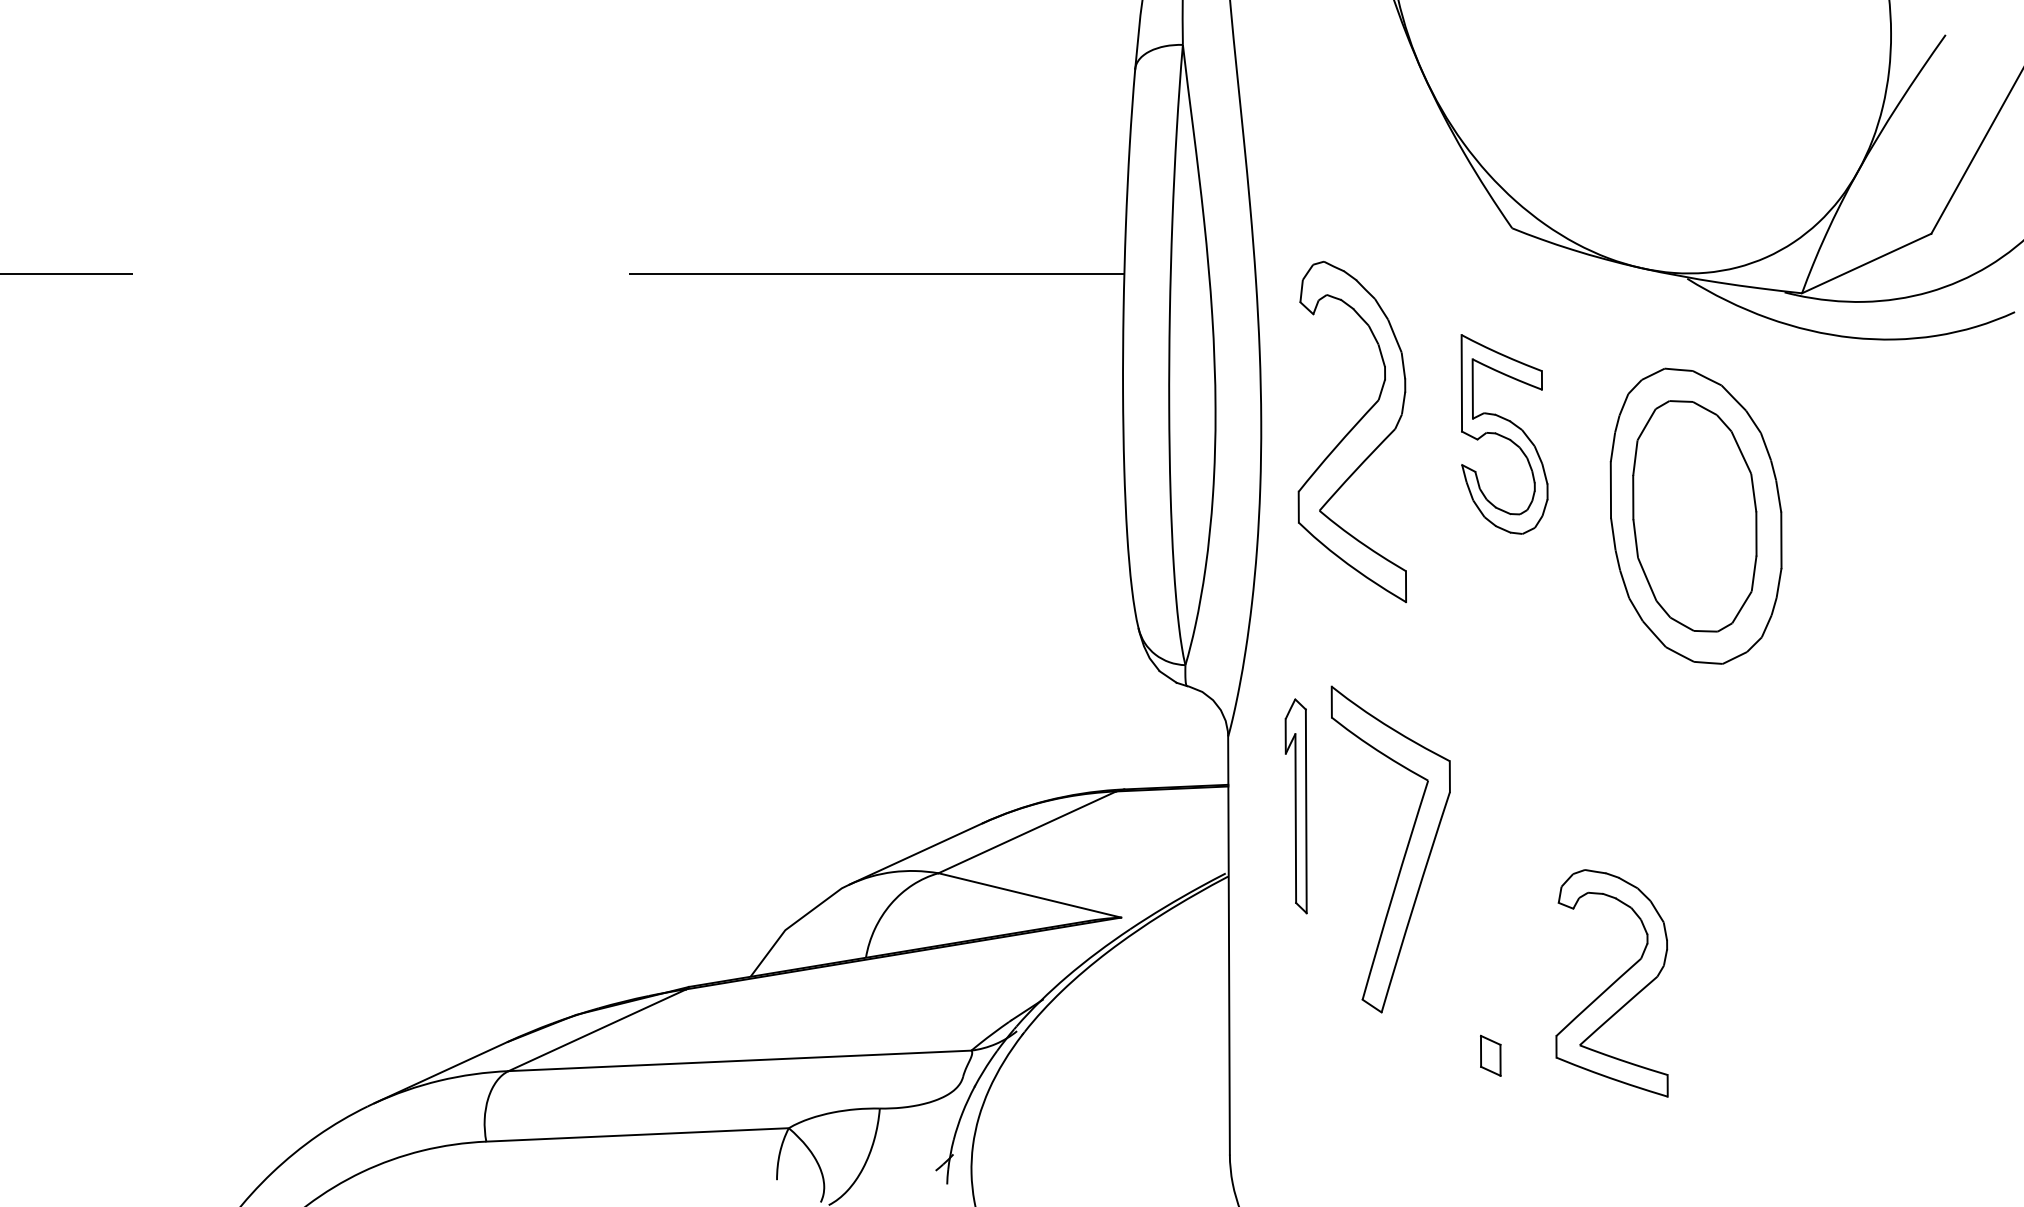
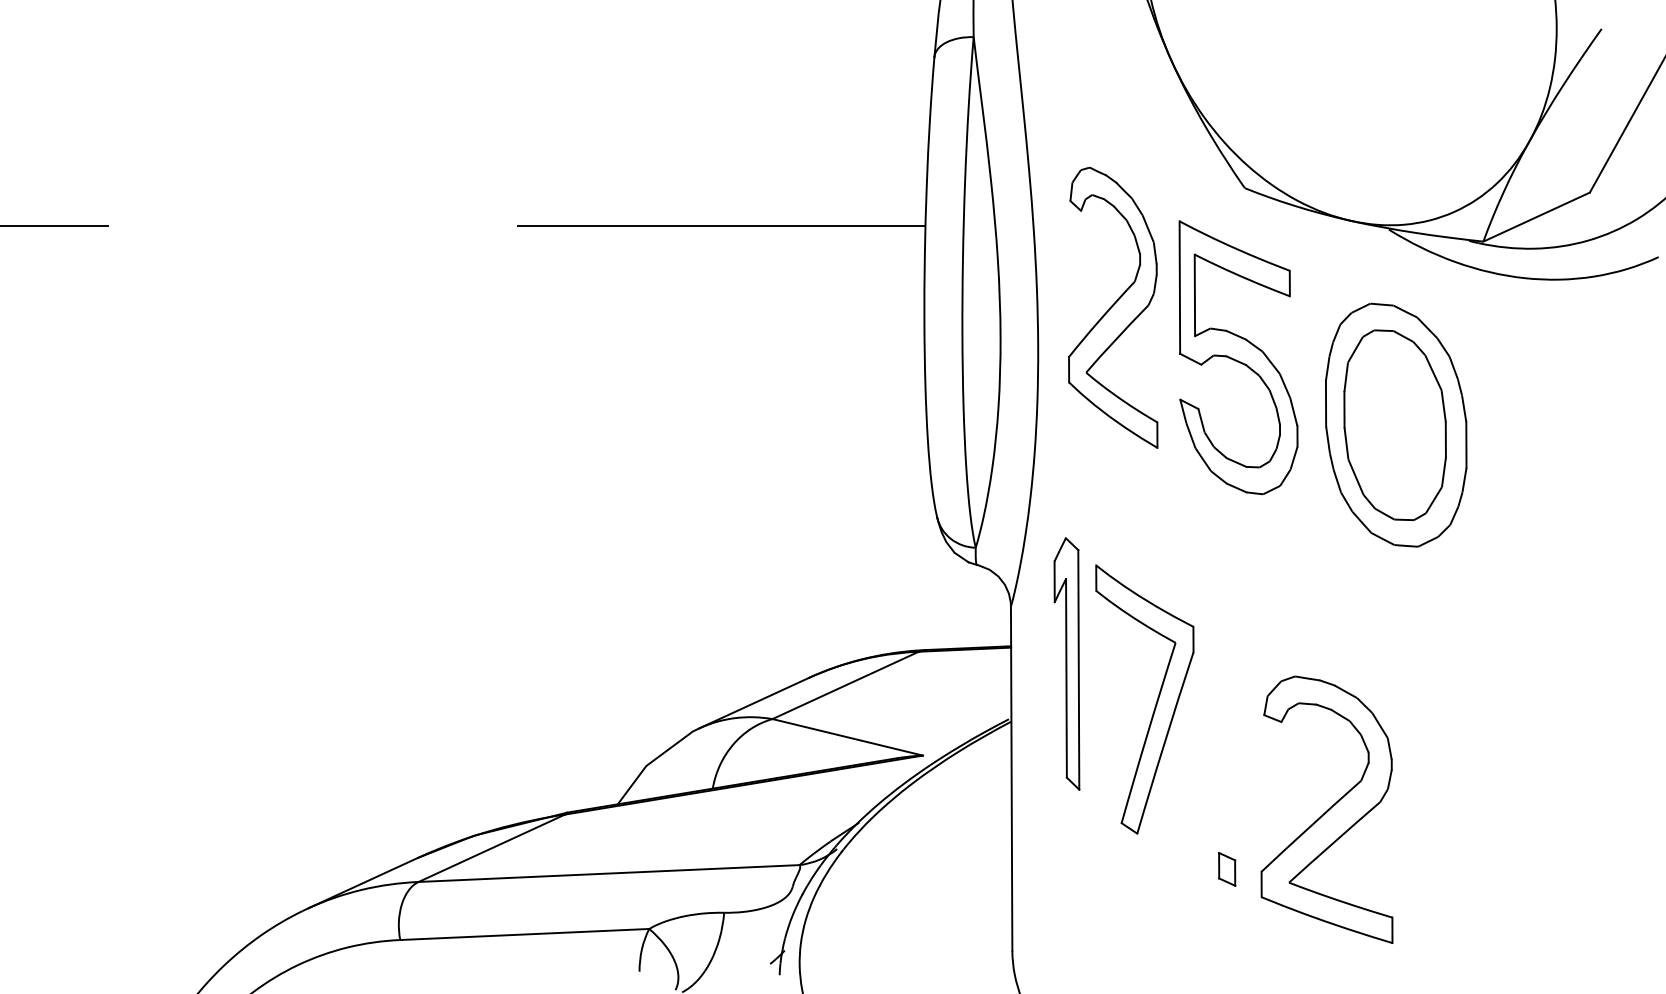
part: (1352, 431) -> (1113, 307), moved
part: (1504, 434) -> (1238, 357), size x1.67
part: (1295, 805) -> (1066, 663), size x1.43
part: (1611, 983) -> (1326, 809), size x1.43

